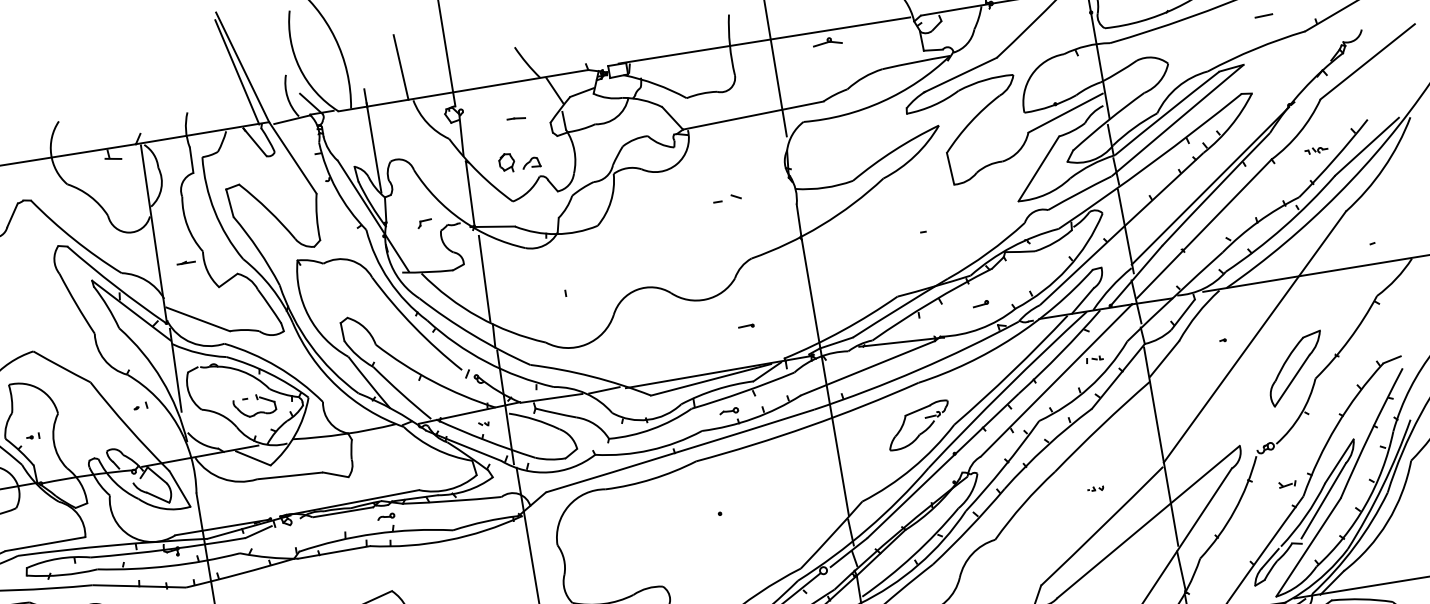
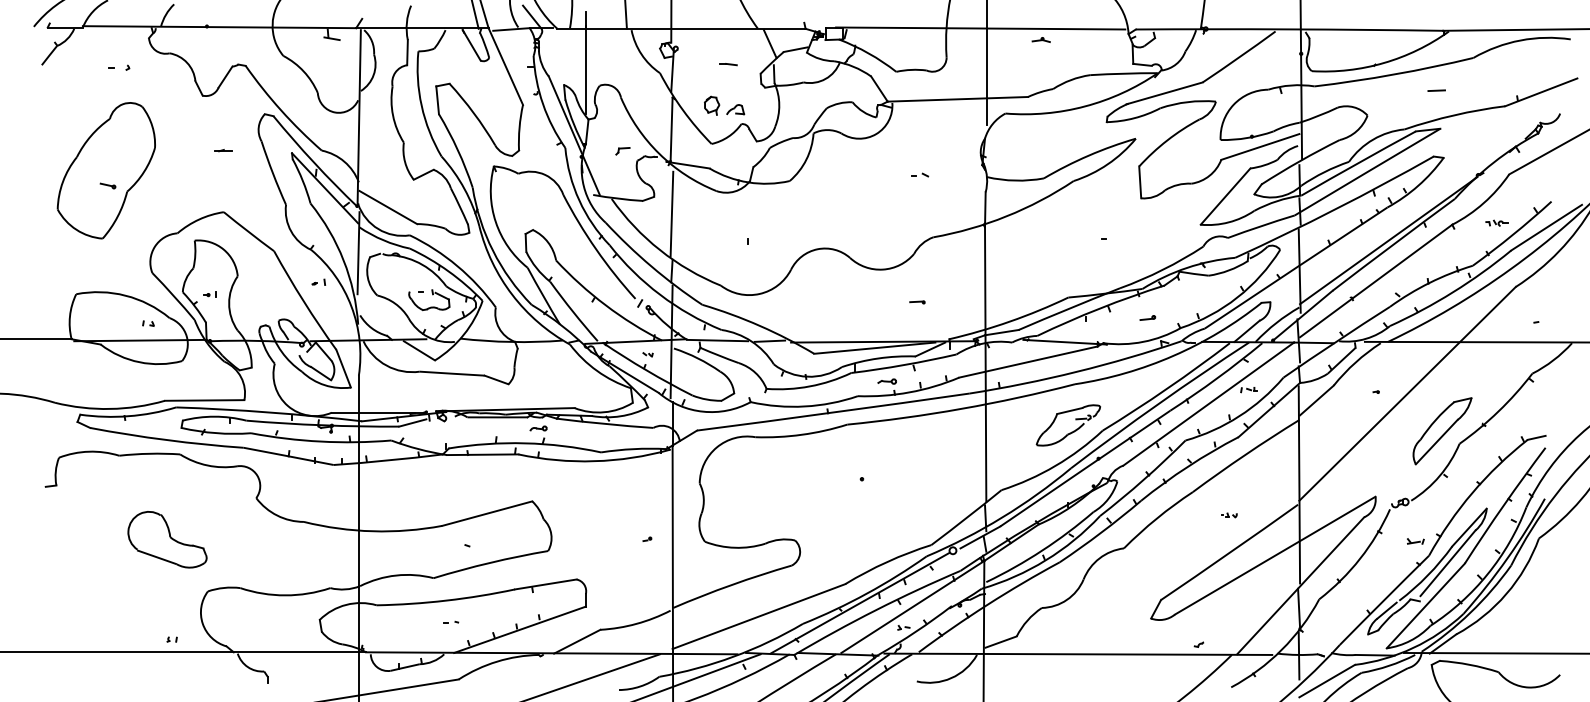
line: (1263, 15) -> (1436, 90), moved
part: (826, 41) -> (1040, 39), size x0.62
part: (728, 197) -> (920, 174), size x0.62
part: (185, 262) -> (223, 150), moved

